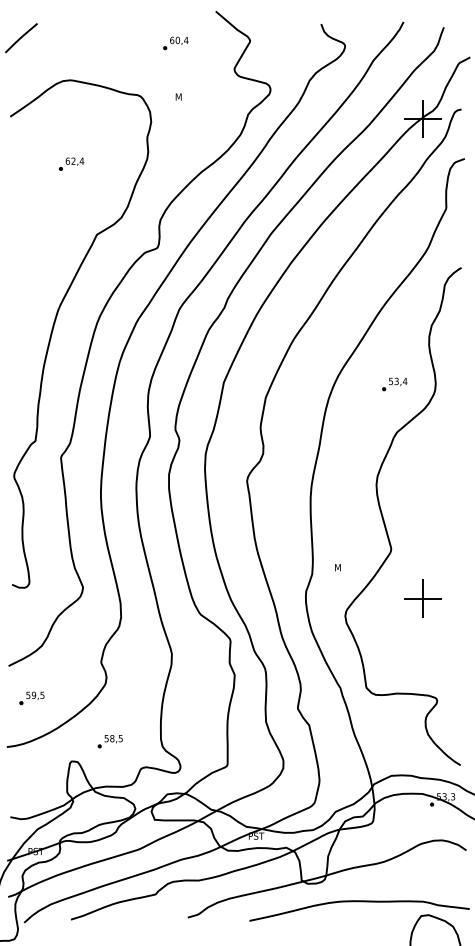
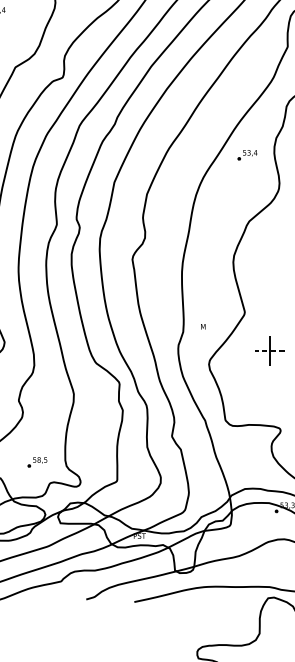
part: (394, 384) -> (247, 155), moved
line: (422, 598) -> (269, 350), solid -> dashed
part: (109, 741) -> (36, 462), moved

